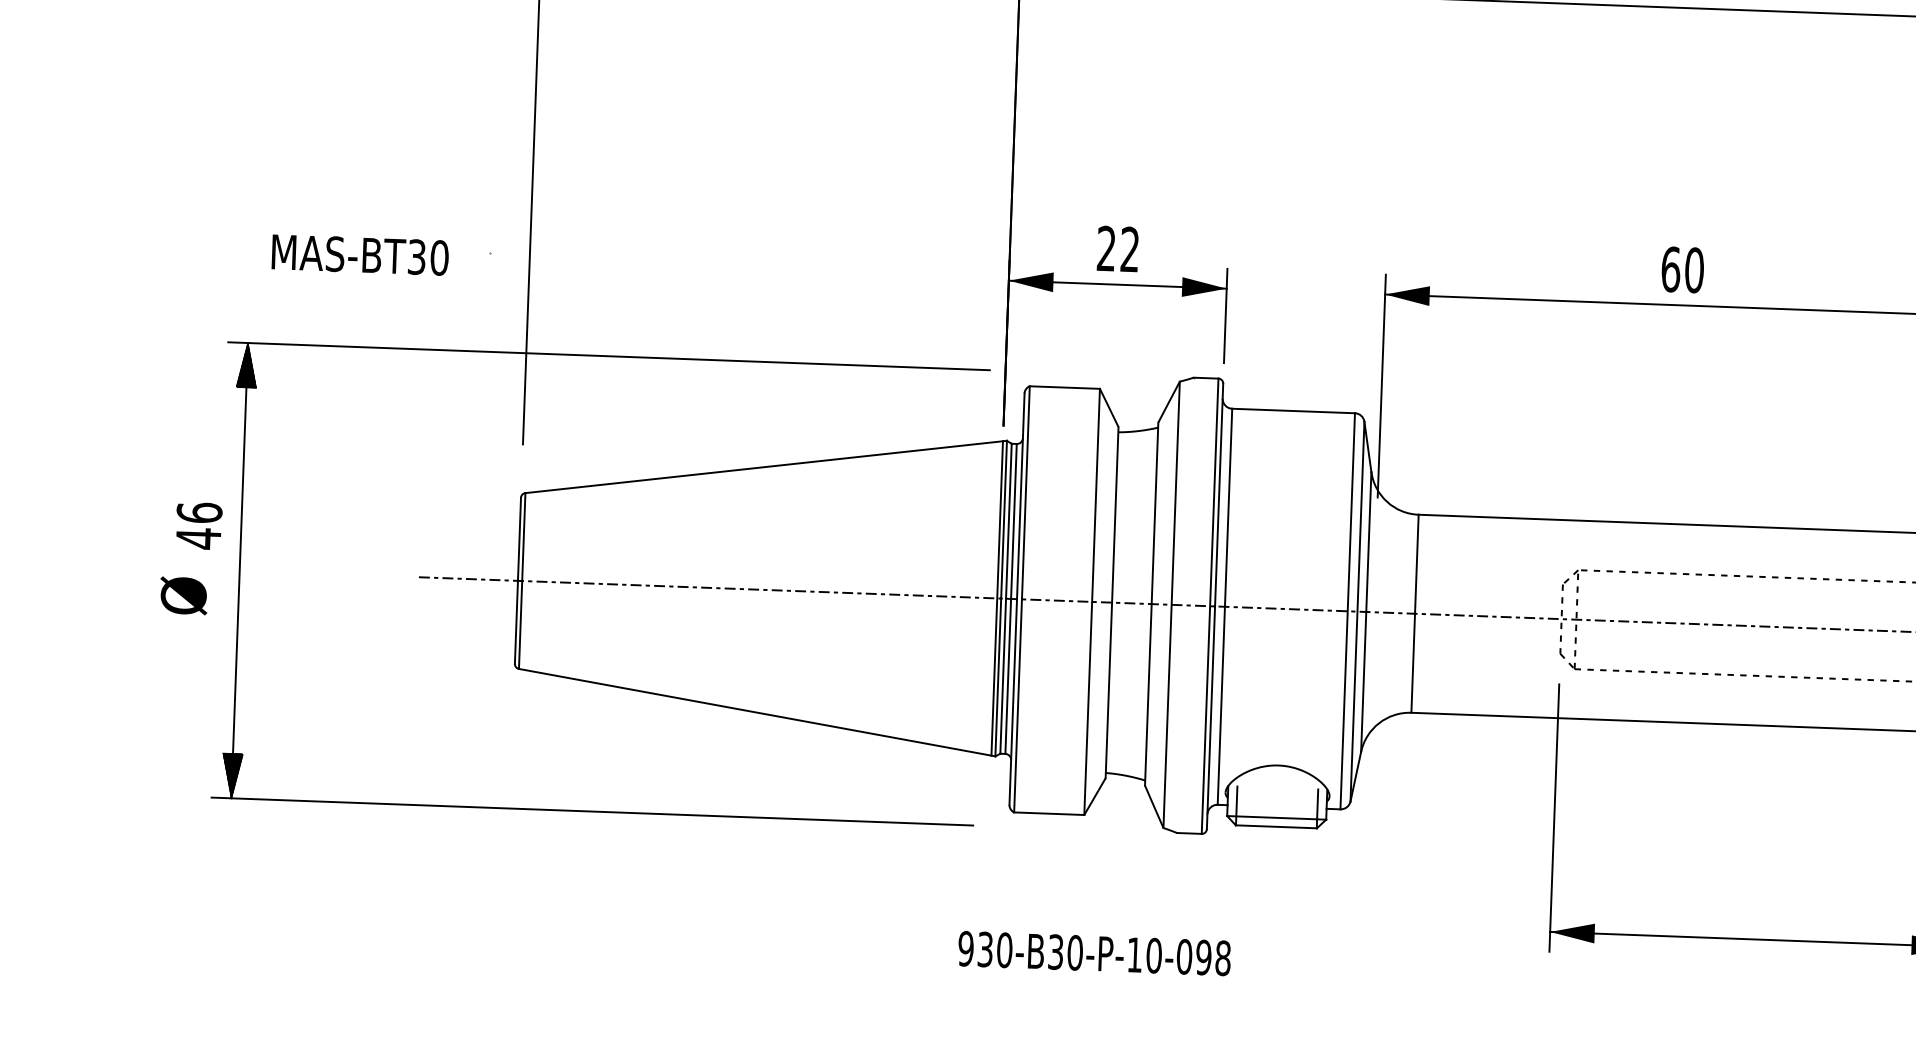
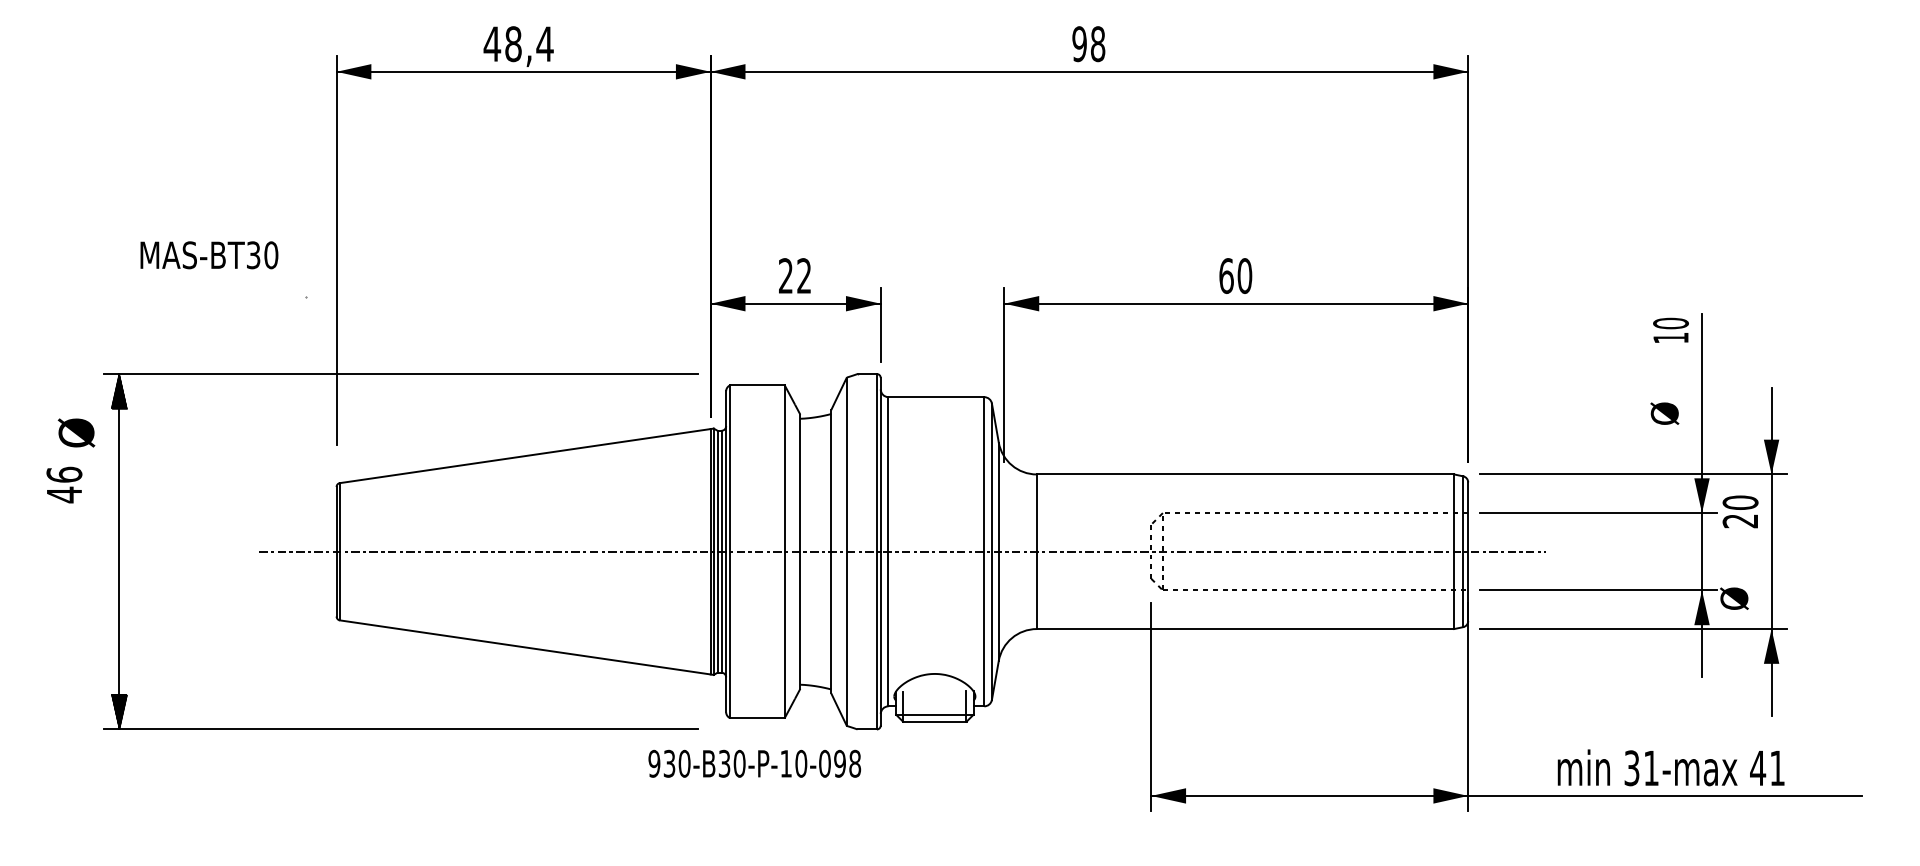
text: (360, 255) -> (209, 255), moved
text: (199, 525) -> (64, 484), moved
text: (183, 595) -> (76, 432), moved
text: (1094, 953) -> (754, 763), moved

